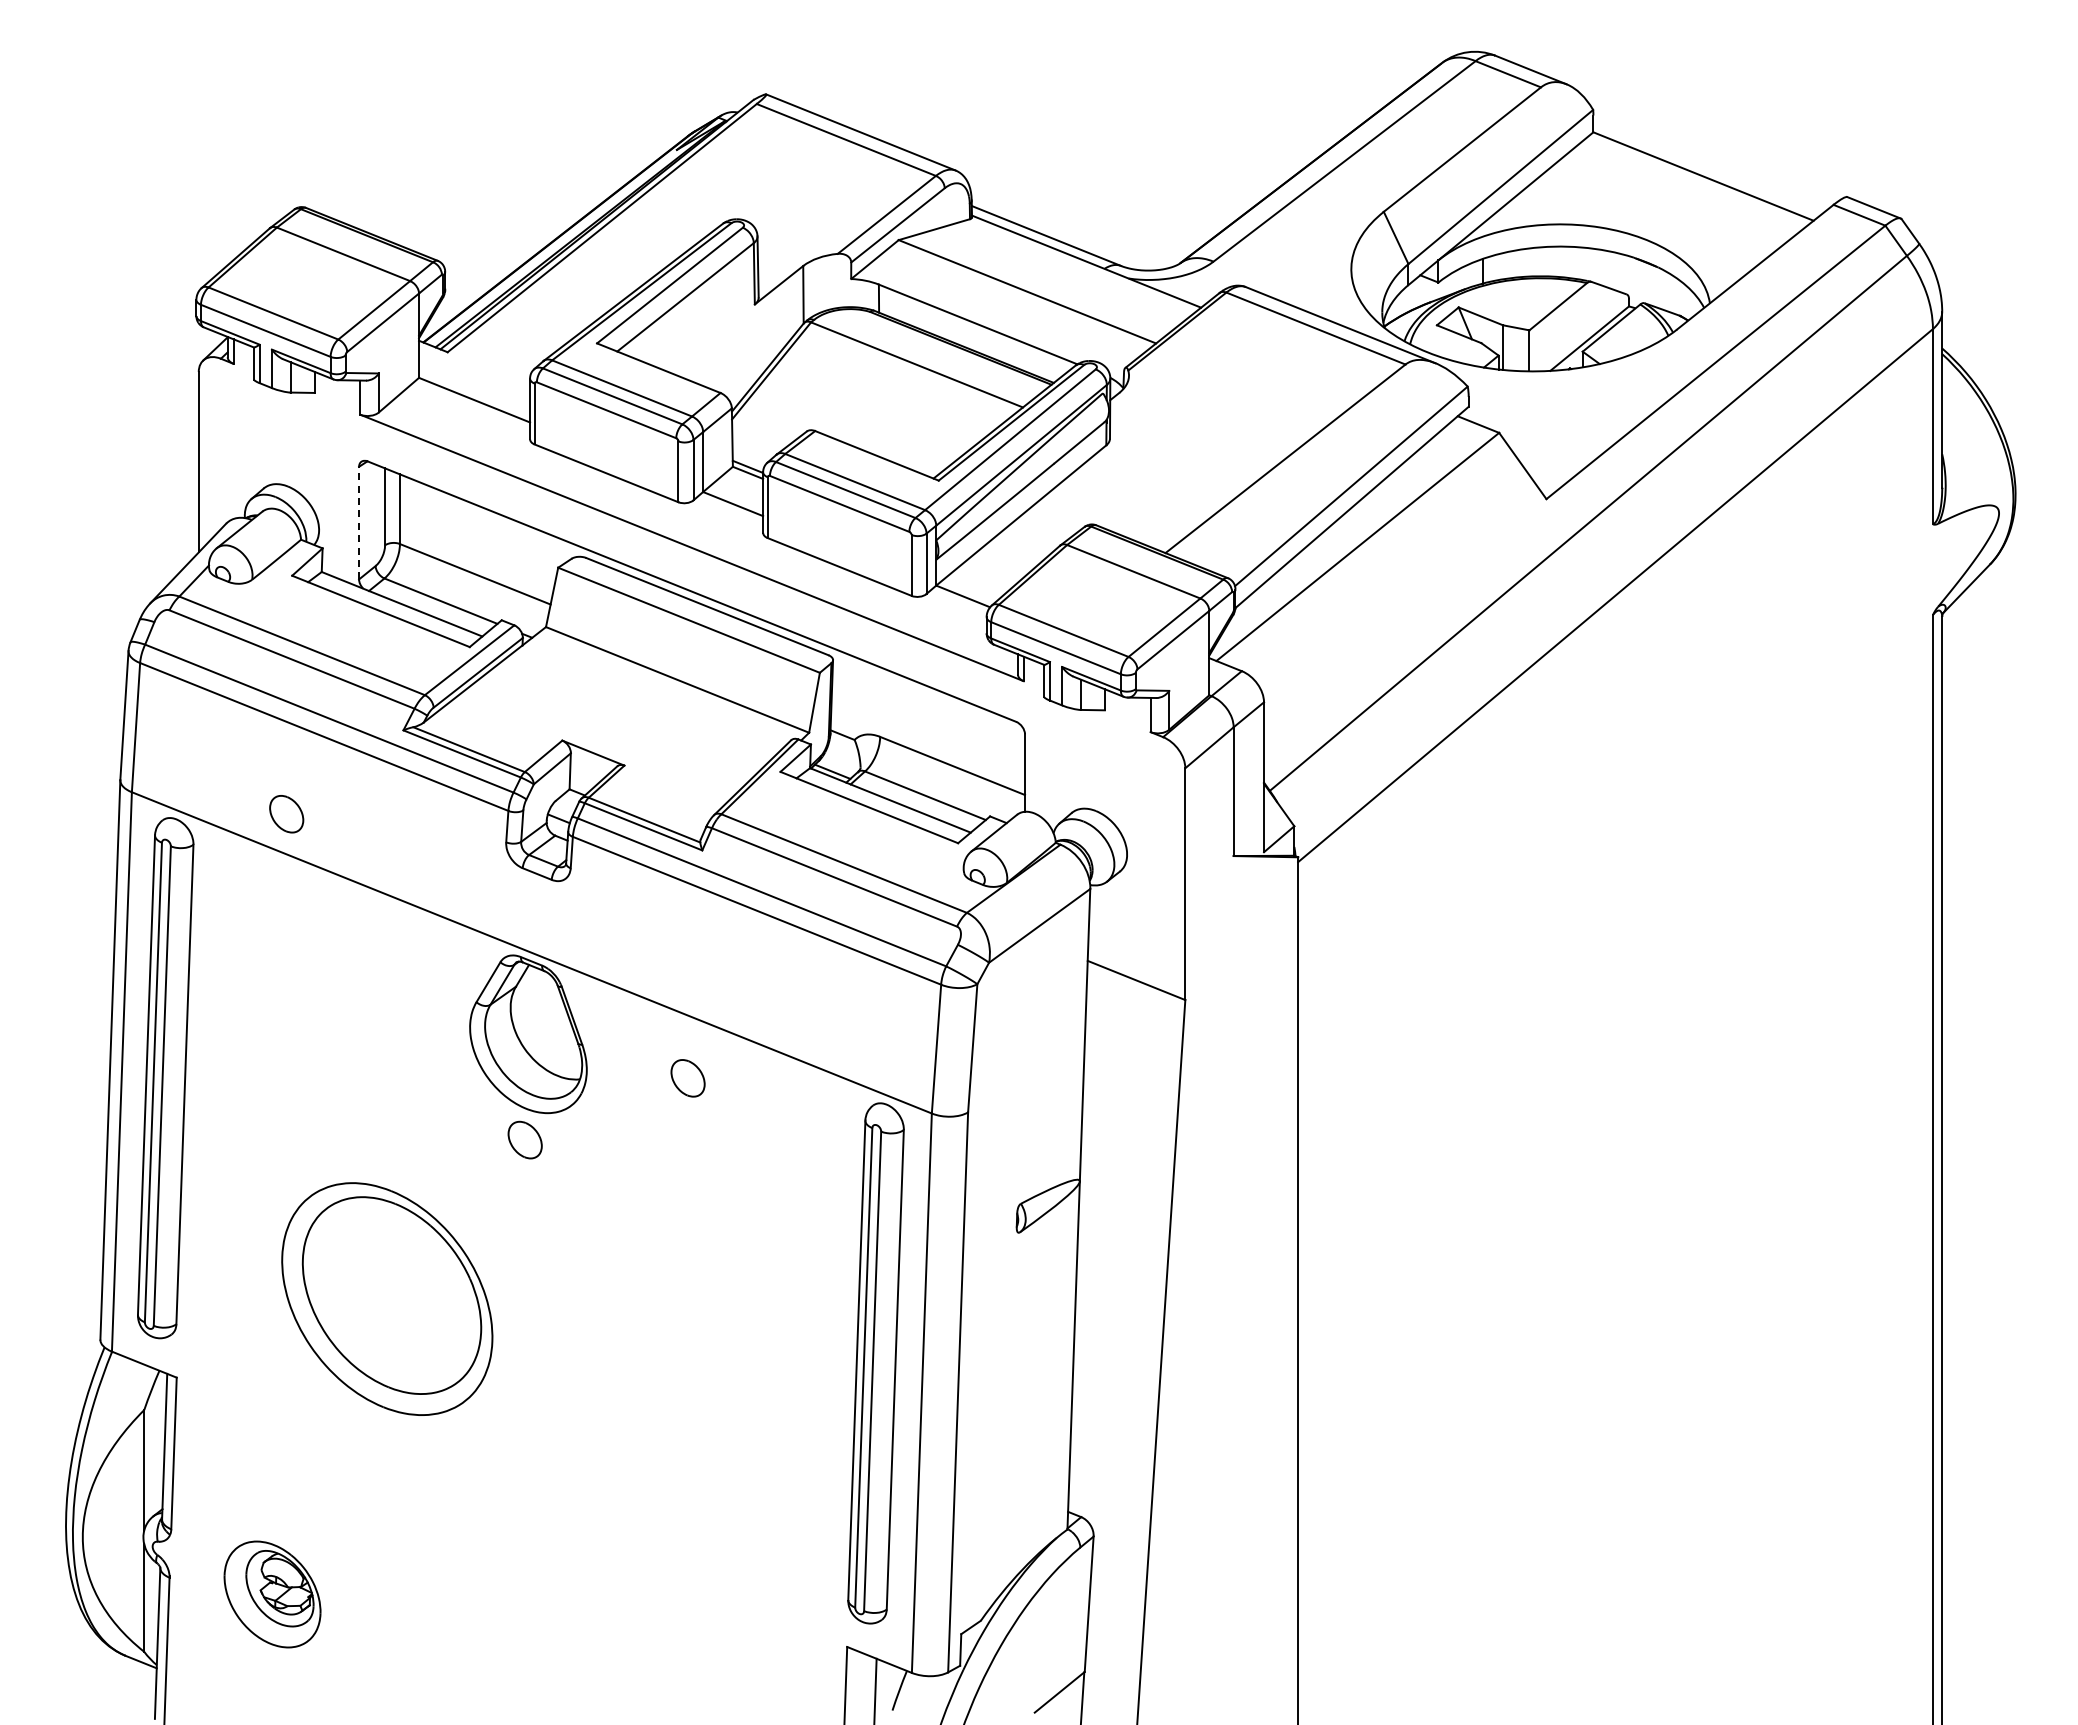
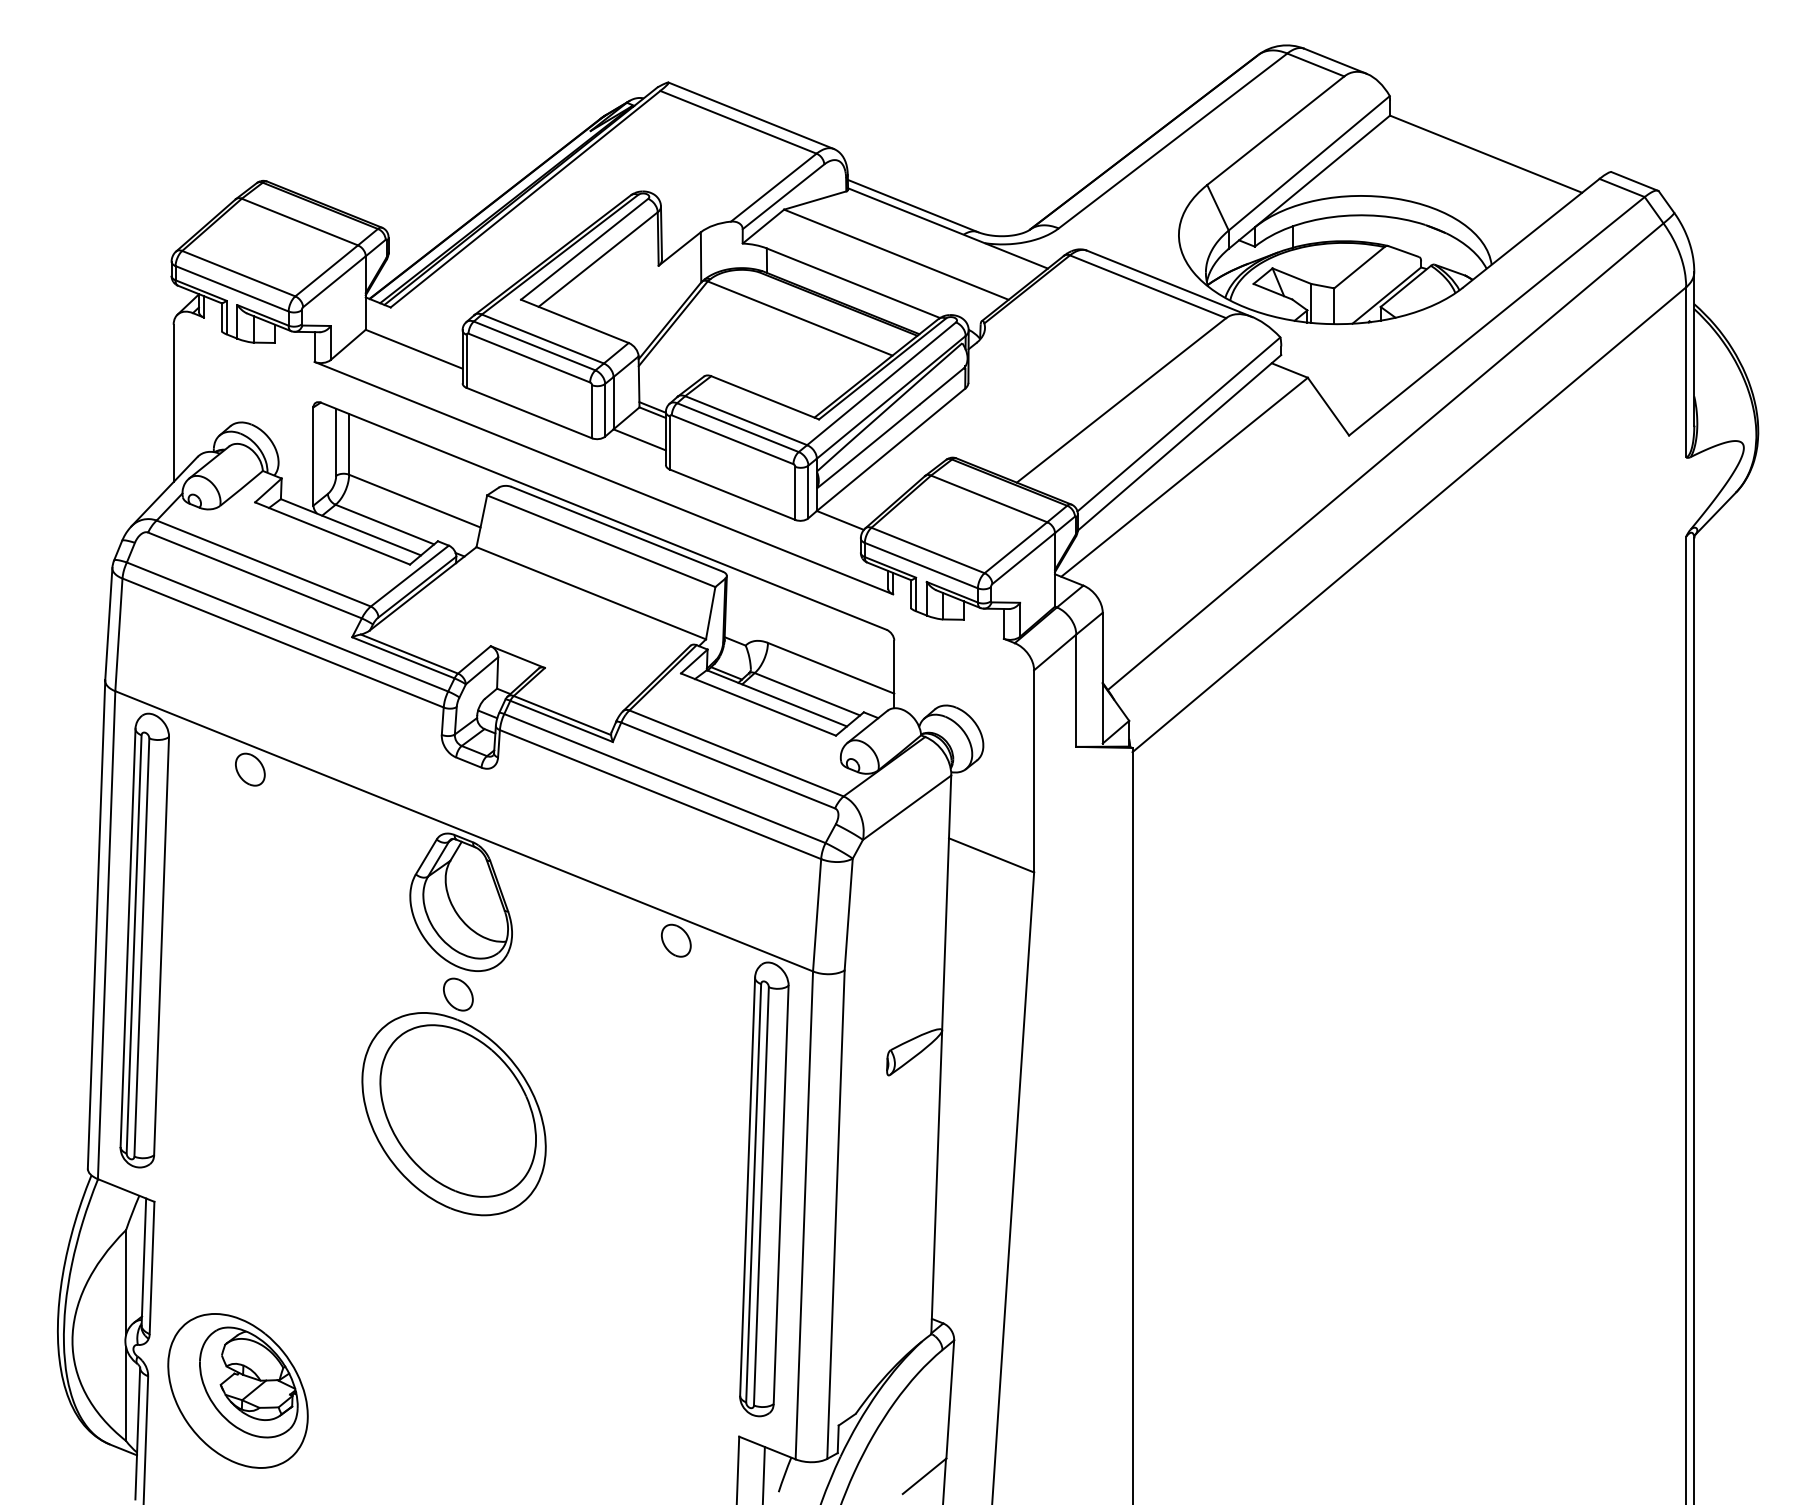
line: (359, 522) -> (313, 455), dashed -> solid
part: (286, 814) -> (250, 769), moved
part: (687, 1078) -> (675, 940), moved
part: (387, 1298) -> (454, 1113), moved
part: (272, 1594) -> (237, 1390), size x1.67

